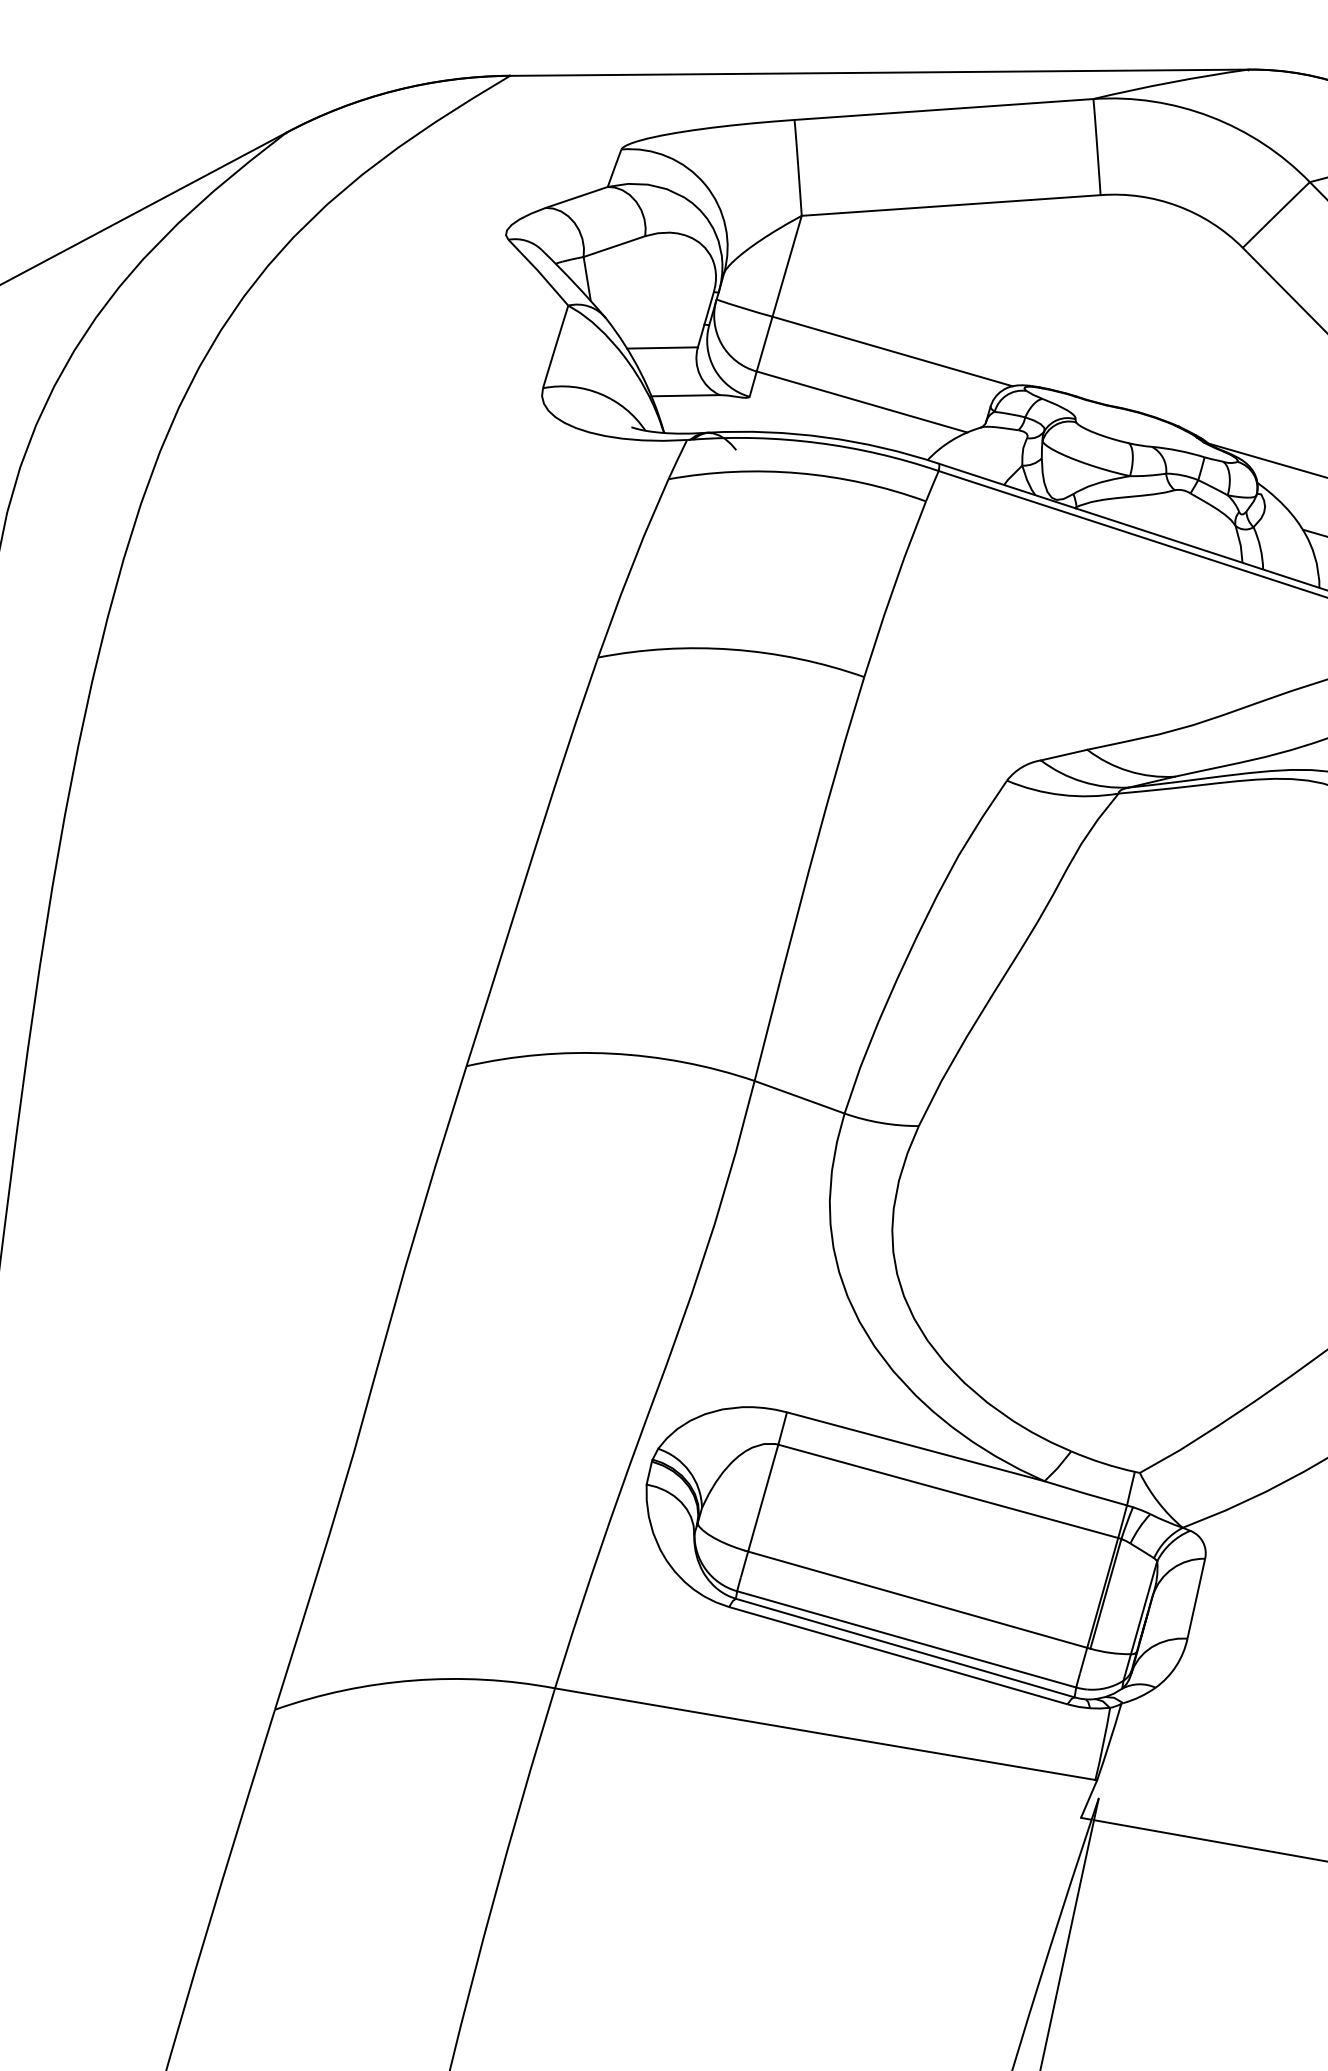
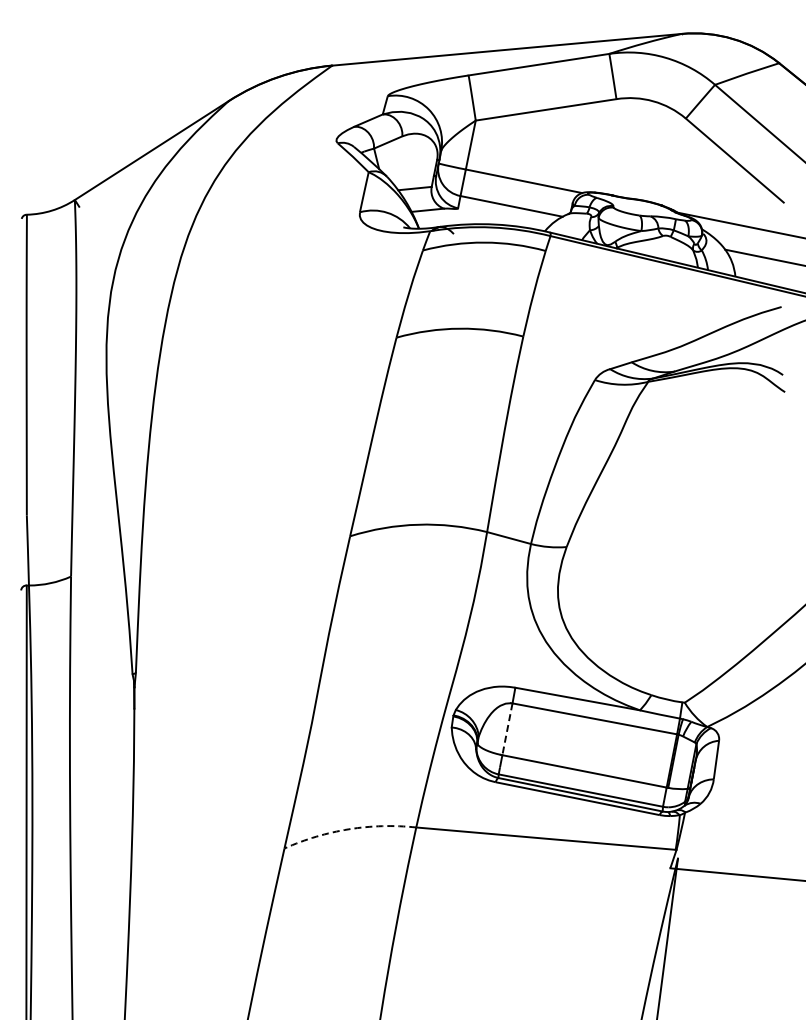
line: (763, 1498) -> (507, 729), solid -> dashed
arc: (412, 1680) -> (348, 829), solid -> dashed

